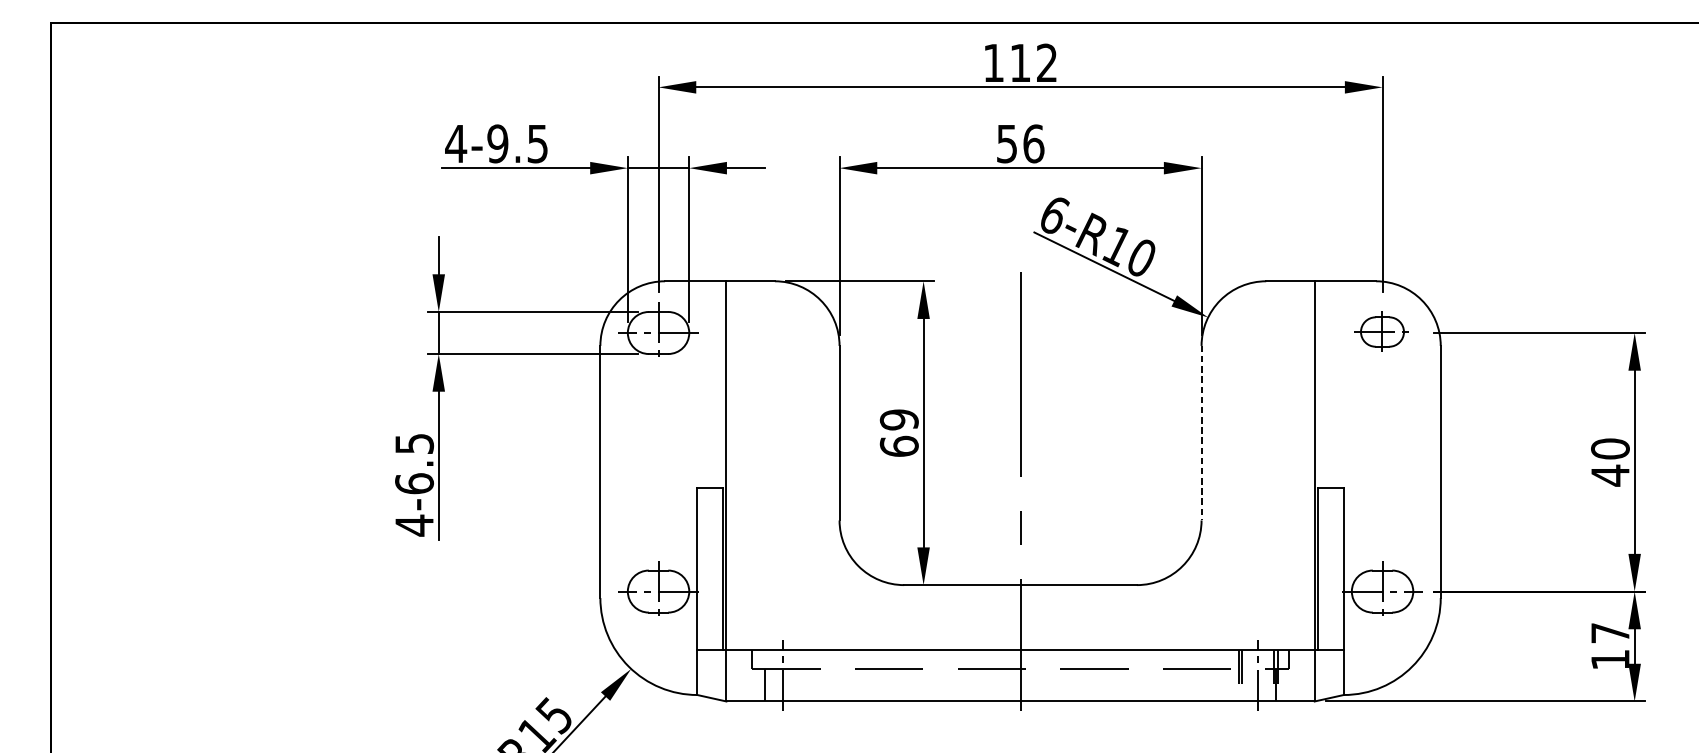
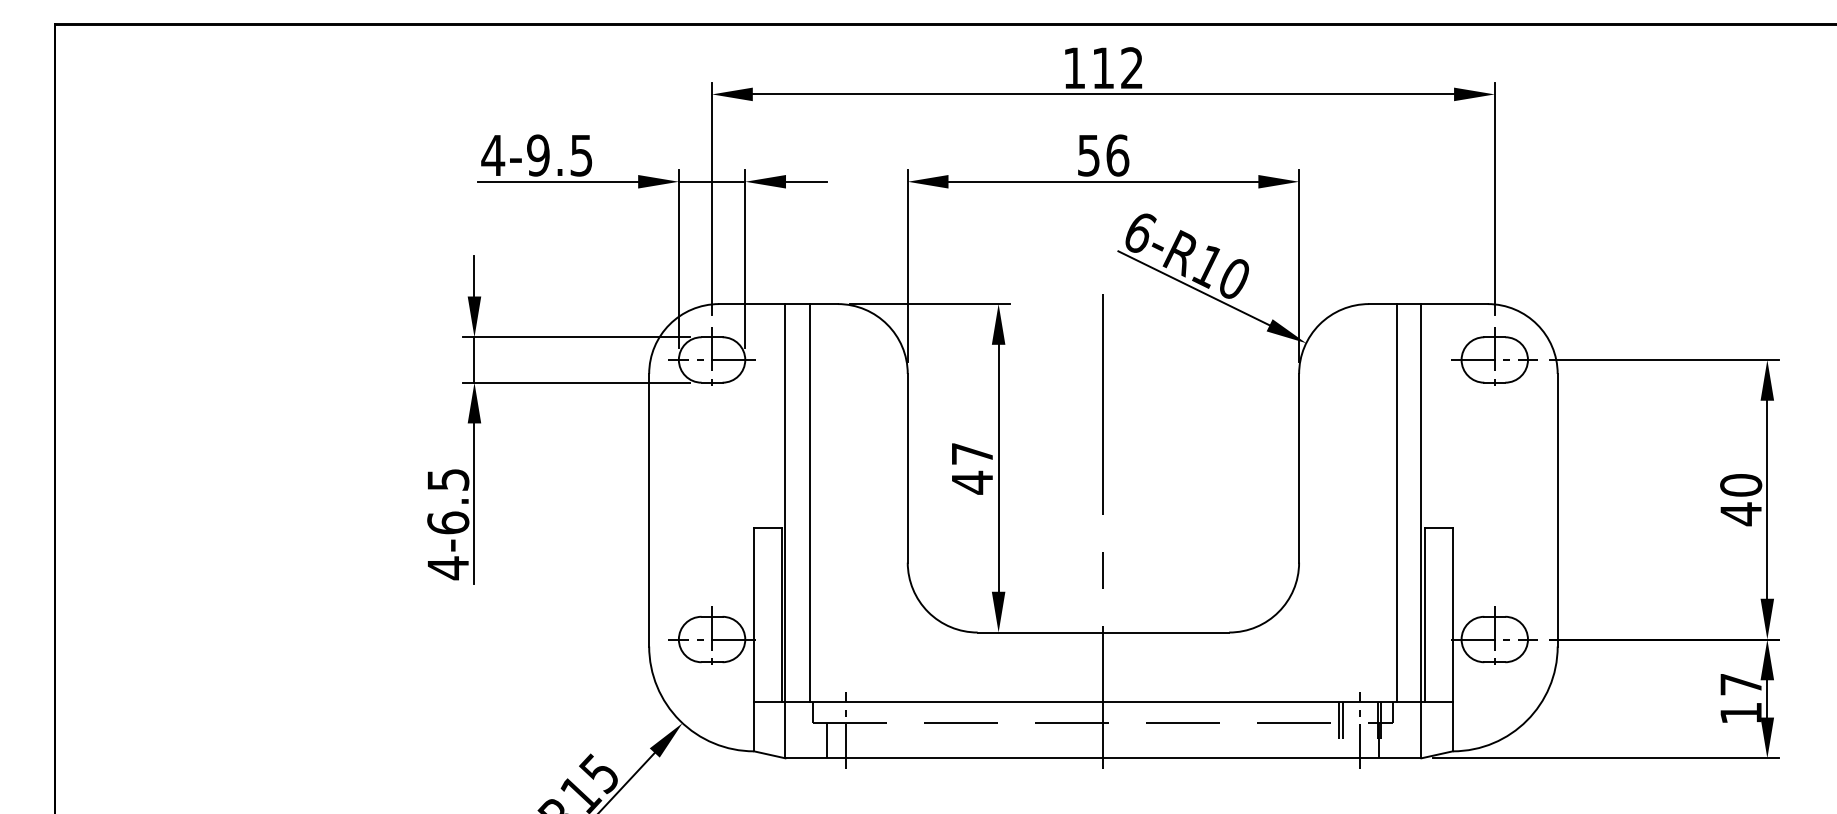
part: (1382, 329) -> (1494, 356), size x1.43
text: (899, 433) -> (972, 468), 69 -> 47
line: (1201, 433) -> (1299, 468), dashed -> solid
line: (748, 465) -> (809, 503), added
line: (1291, 465) -> (1396, 503), added

